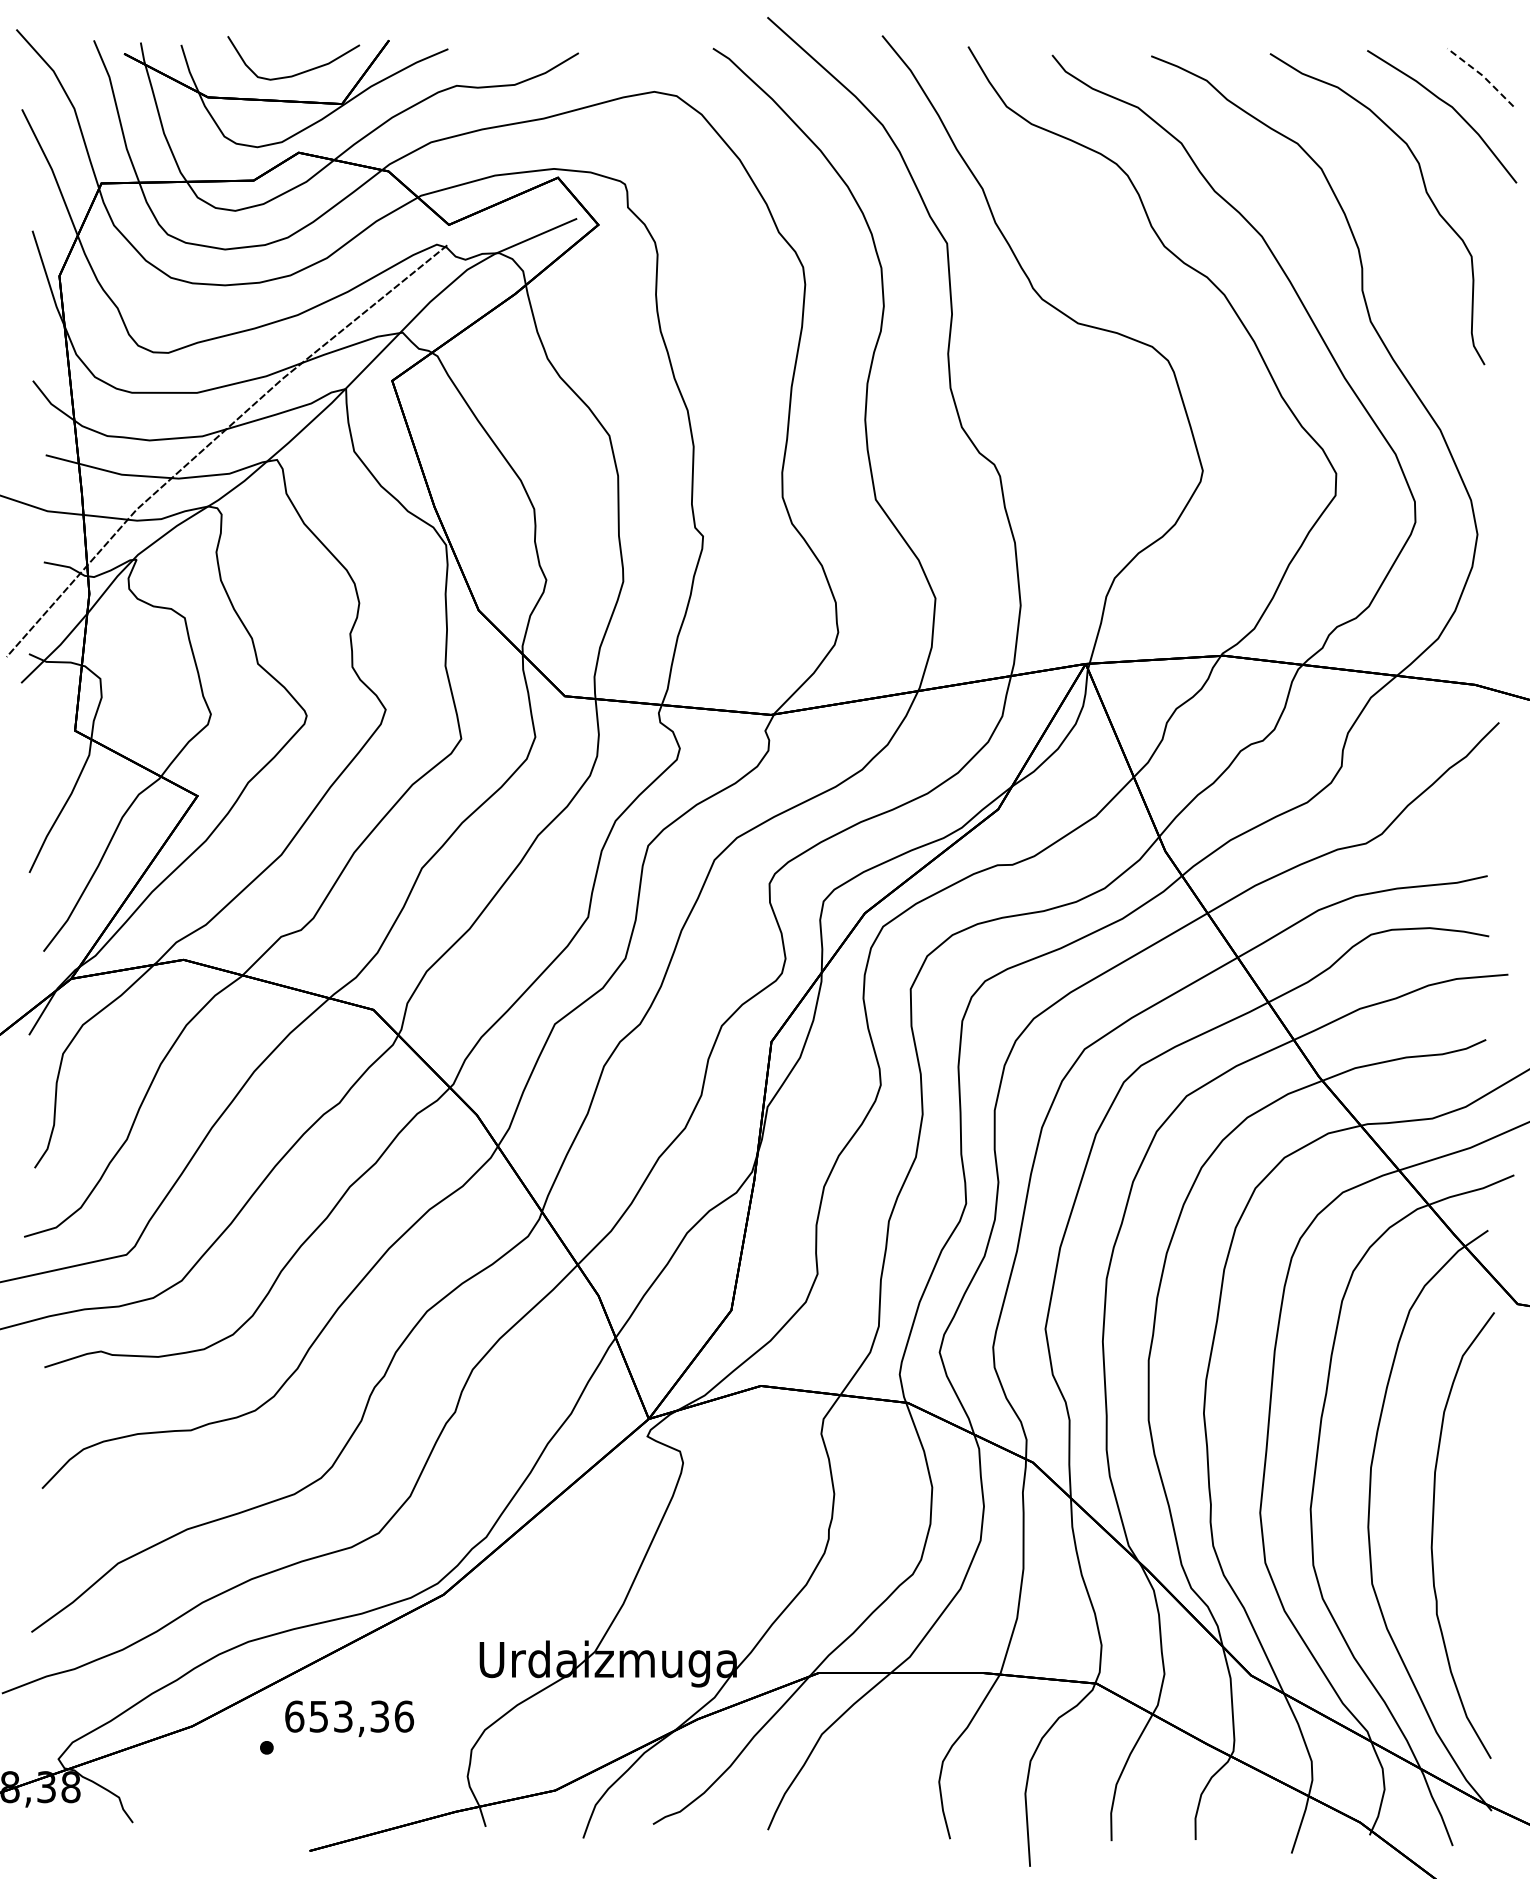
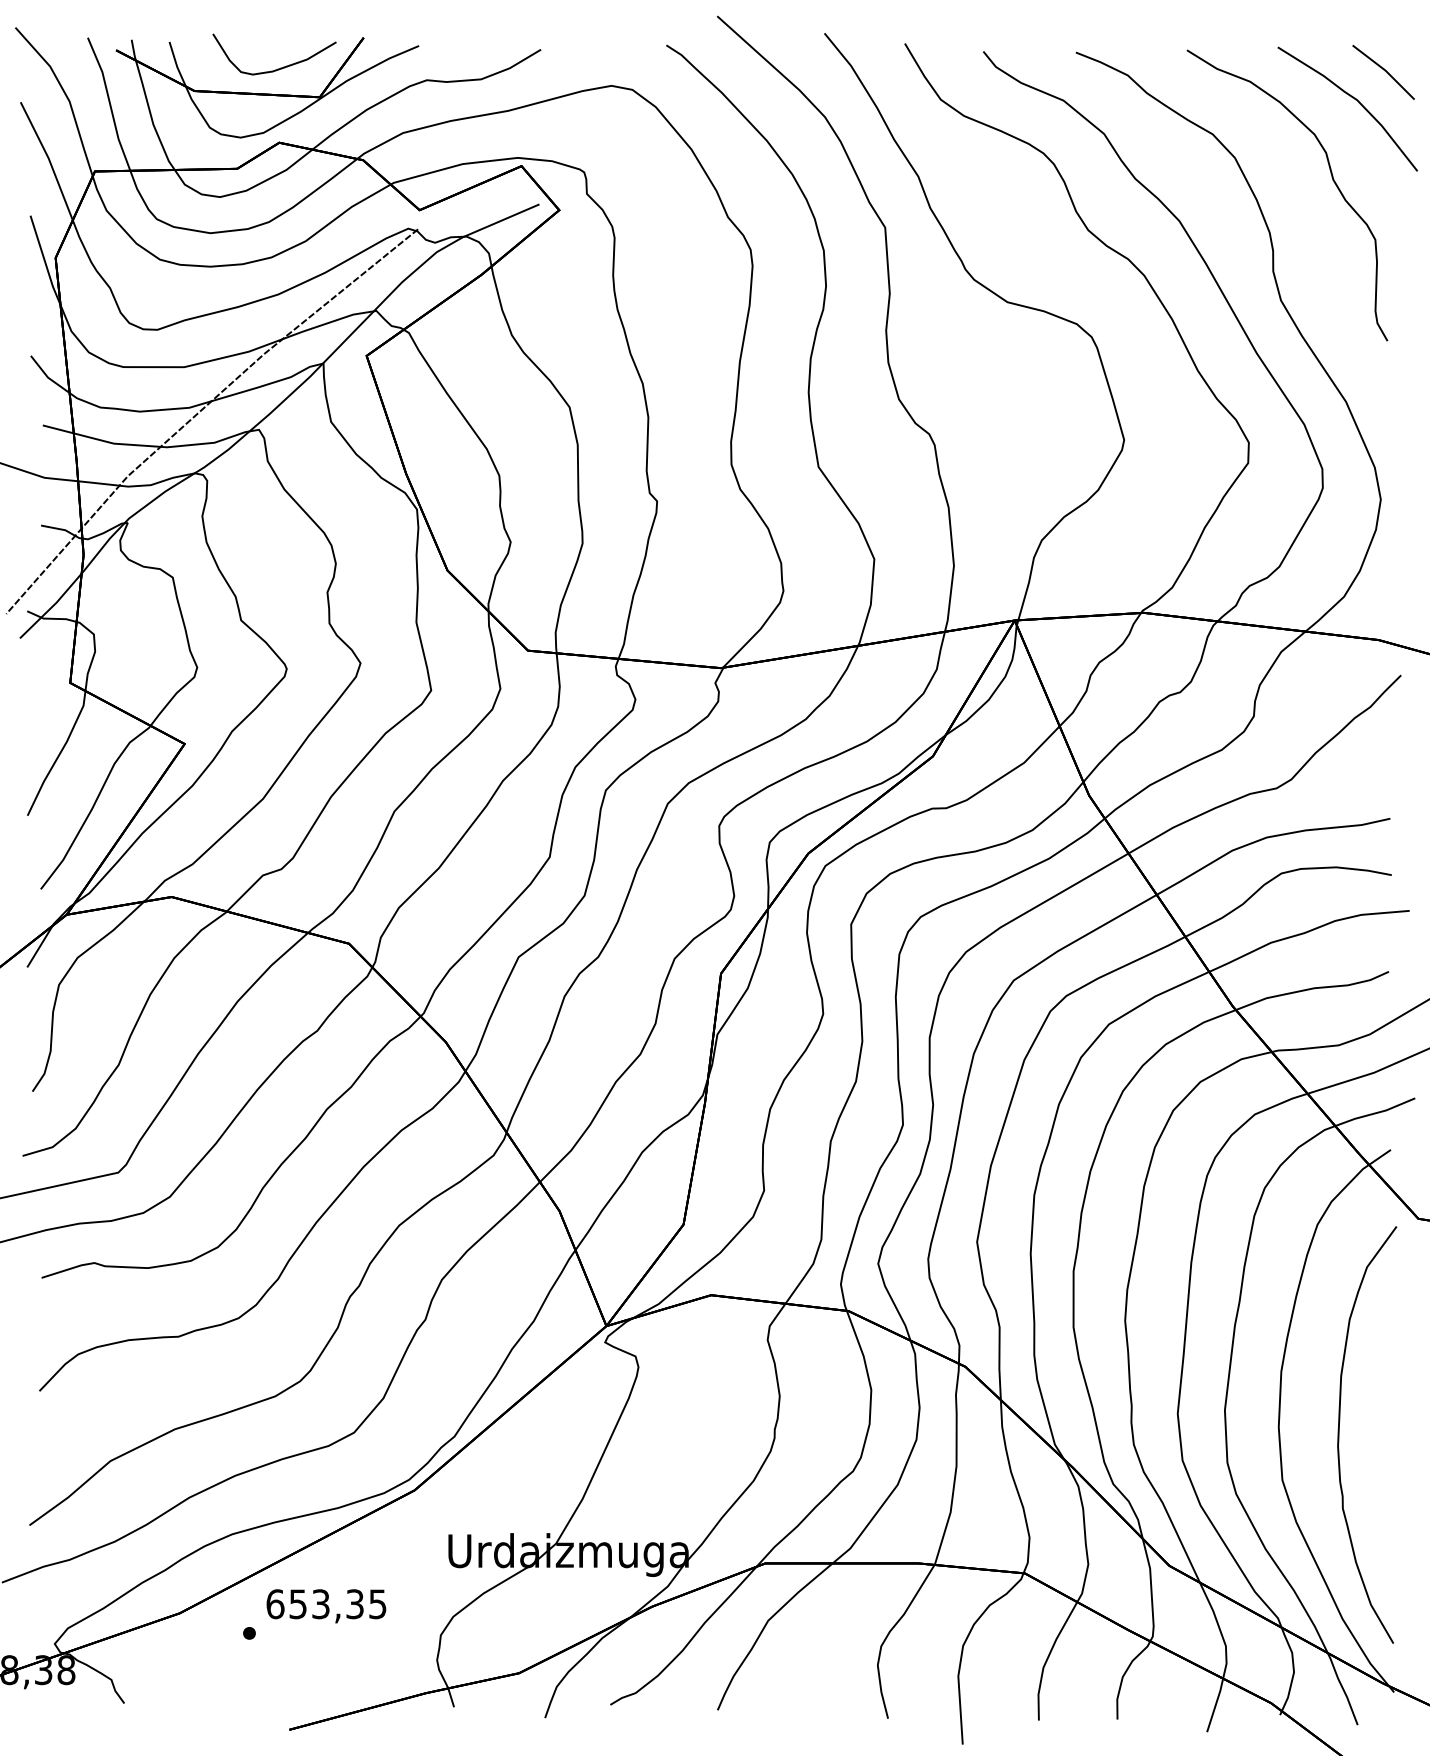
line: (1482, 75) -> (1385, 70), dashed -> solid
text: (404, 1716) -> (378, 1604), 653,36 -> 653,35

